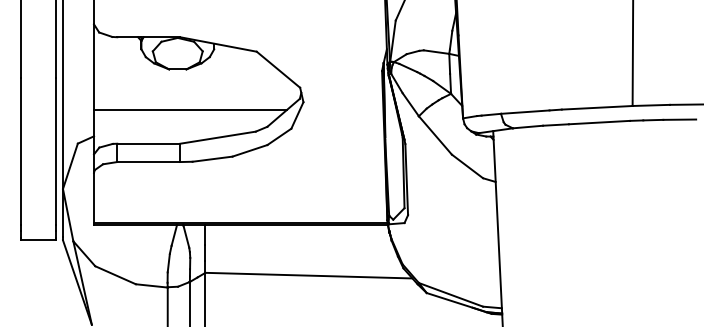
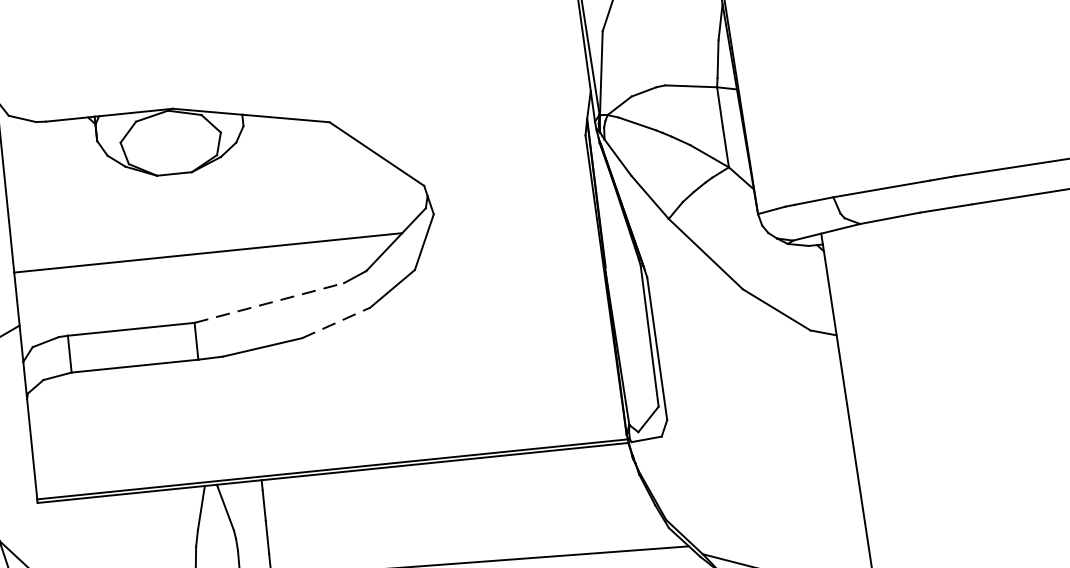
line: (218, 137) -> (270, 302), solid -> dashed
line: (250, 150) -> (337, 322), solid -> dashed

